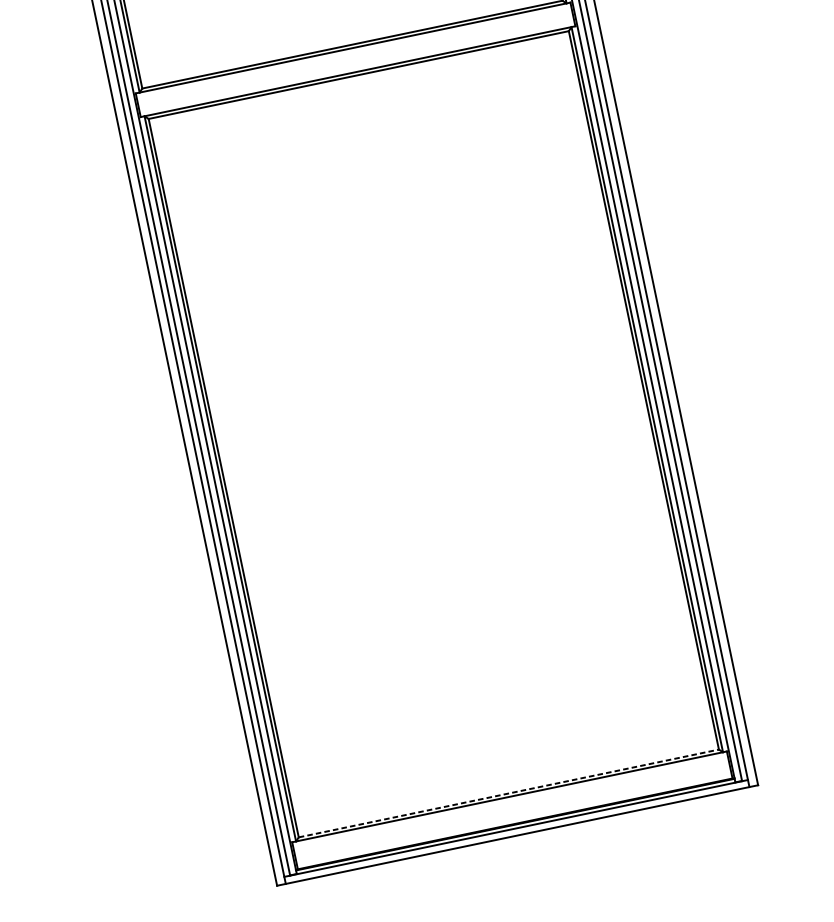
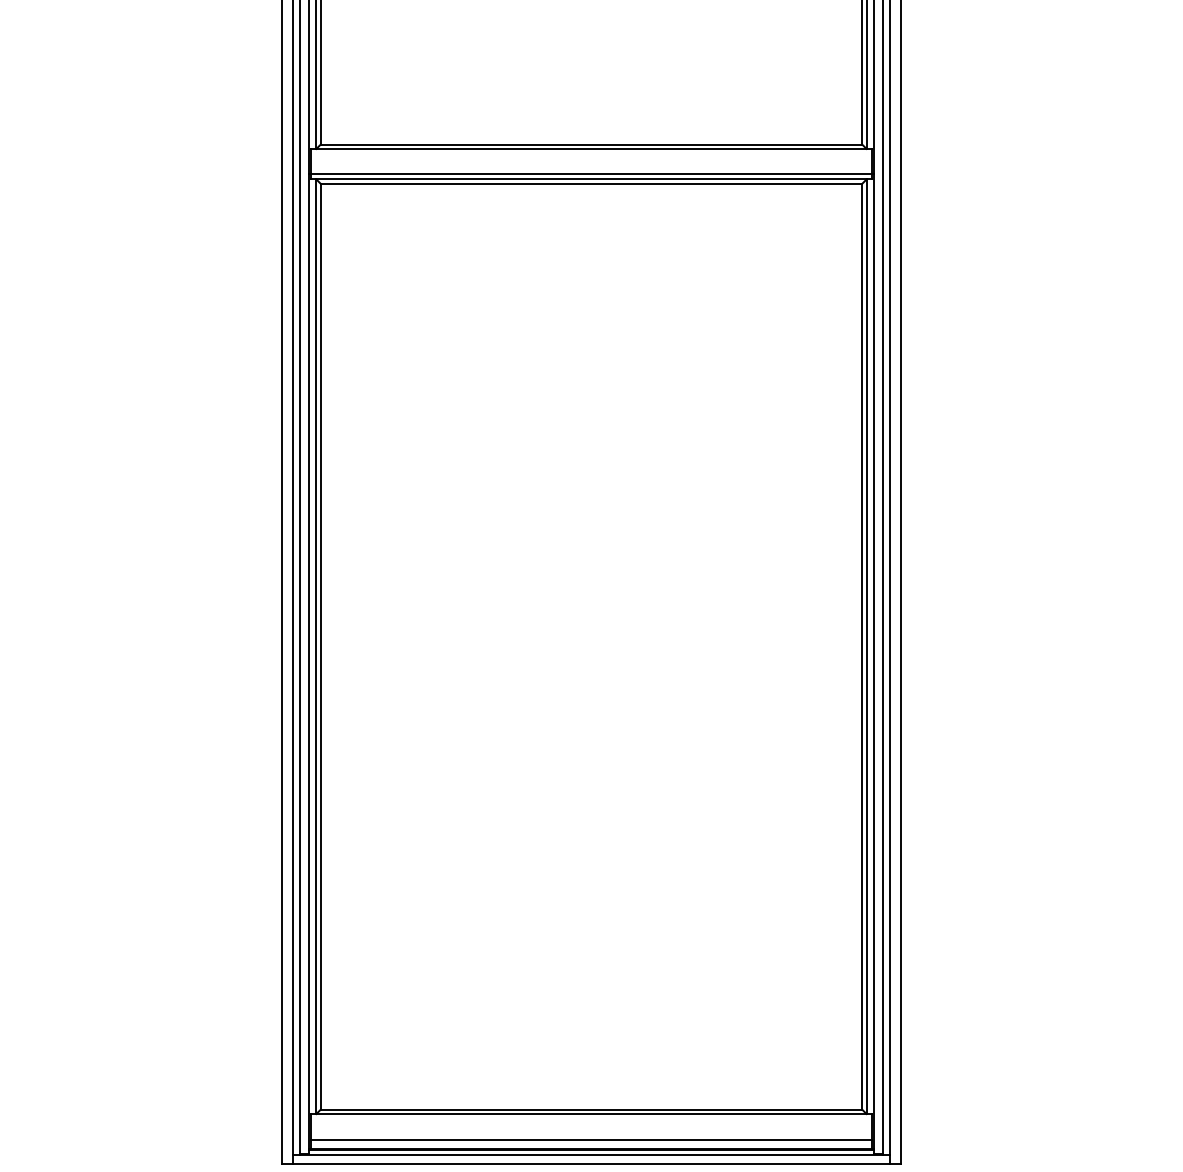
line: (357, 67) -> (591, 174), added
line: (508, 793) -> (591, 1109), dashed -> solid
line: (513, 816) -> (591, 1139), added

